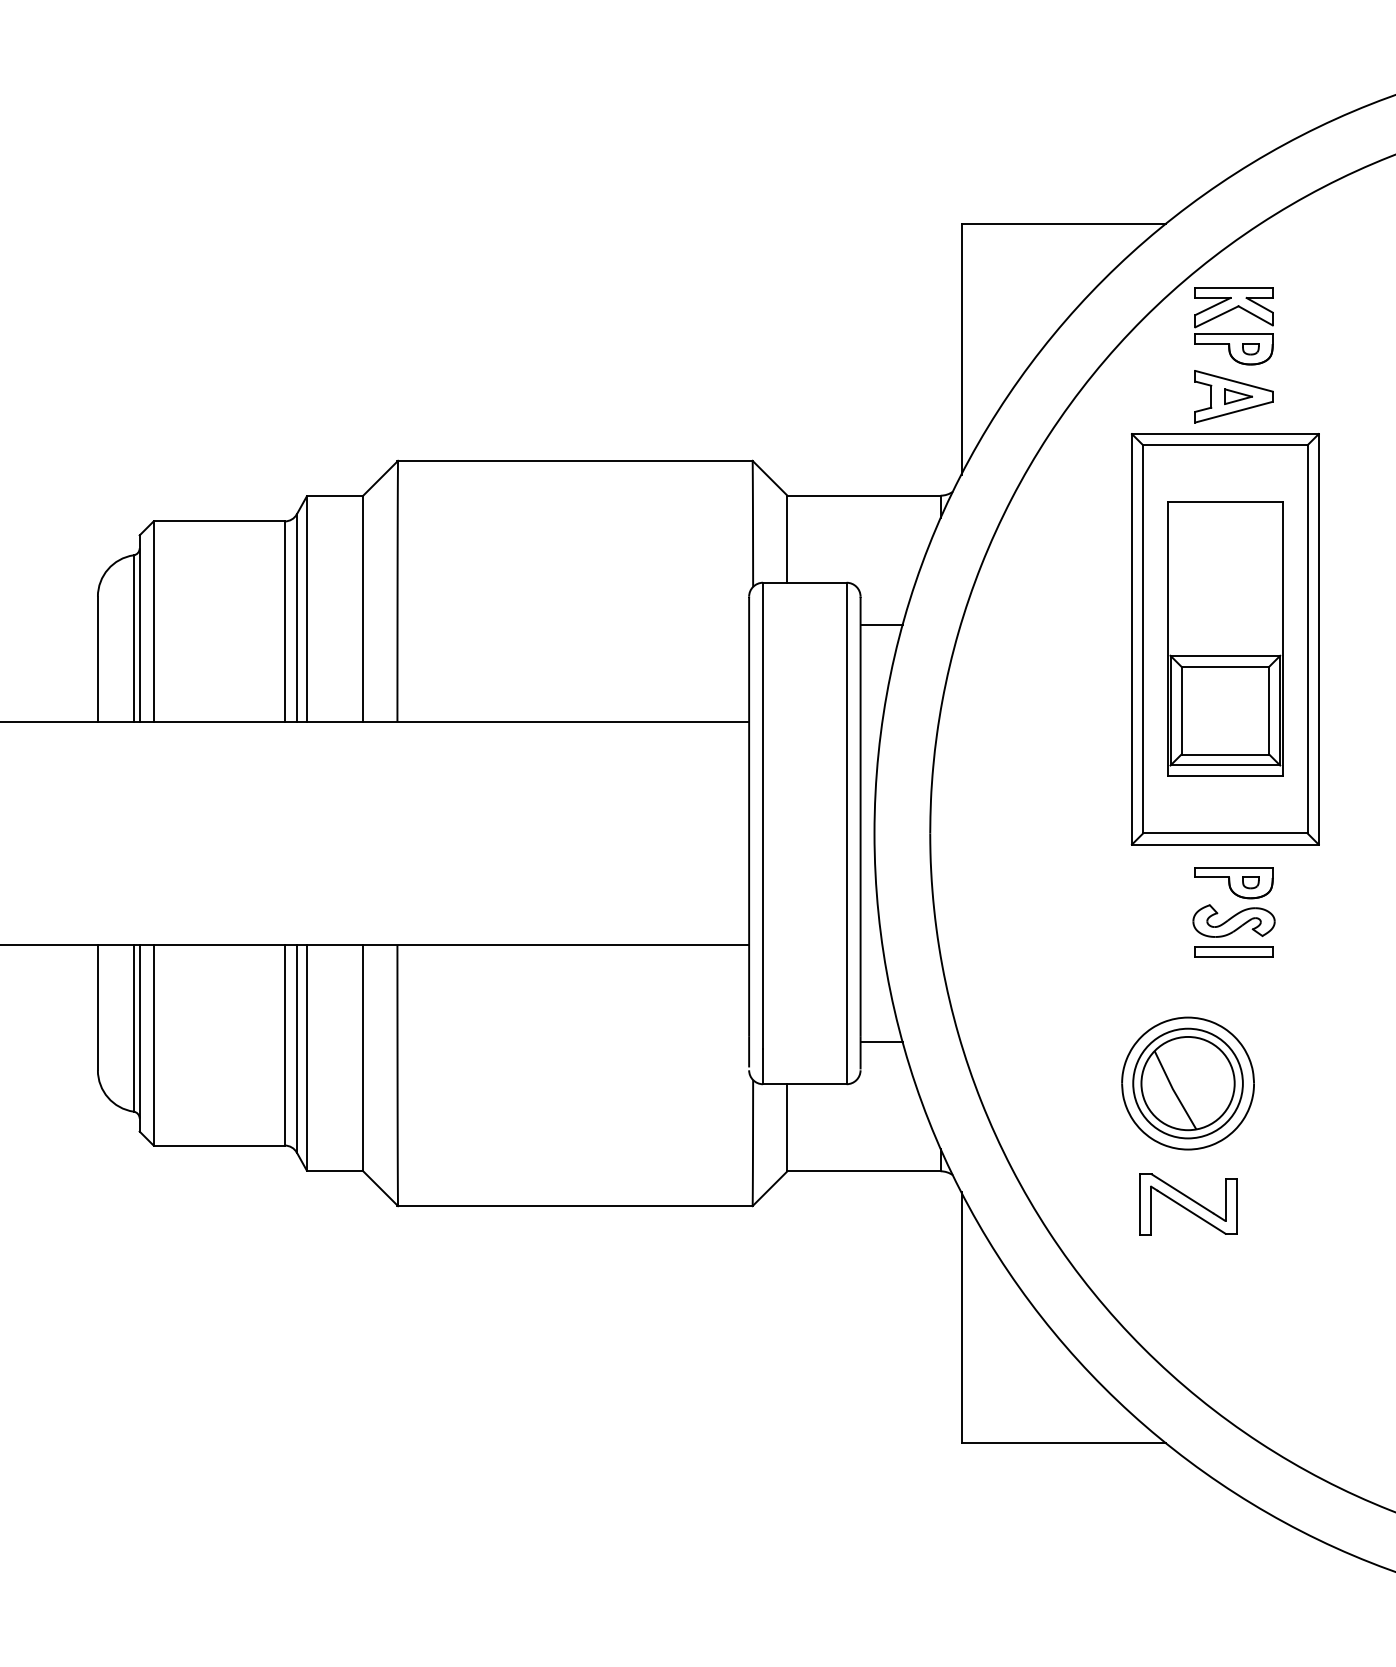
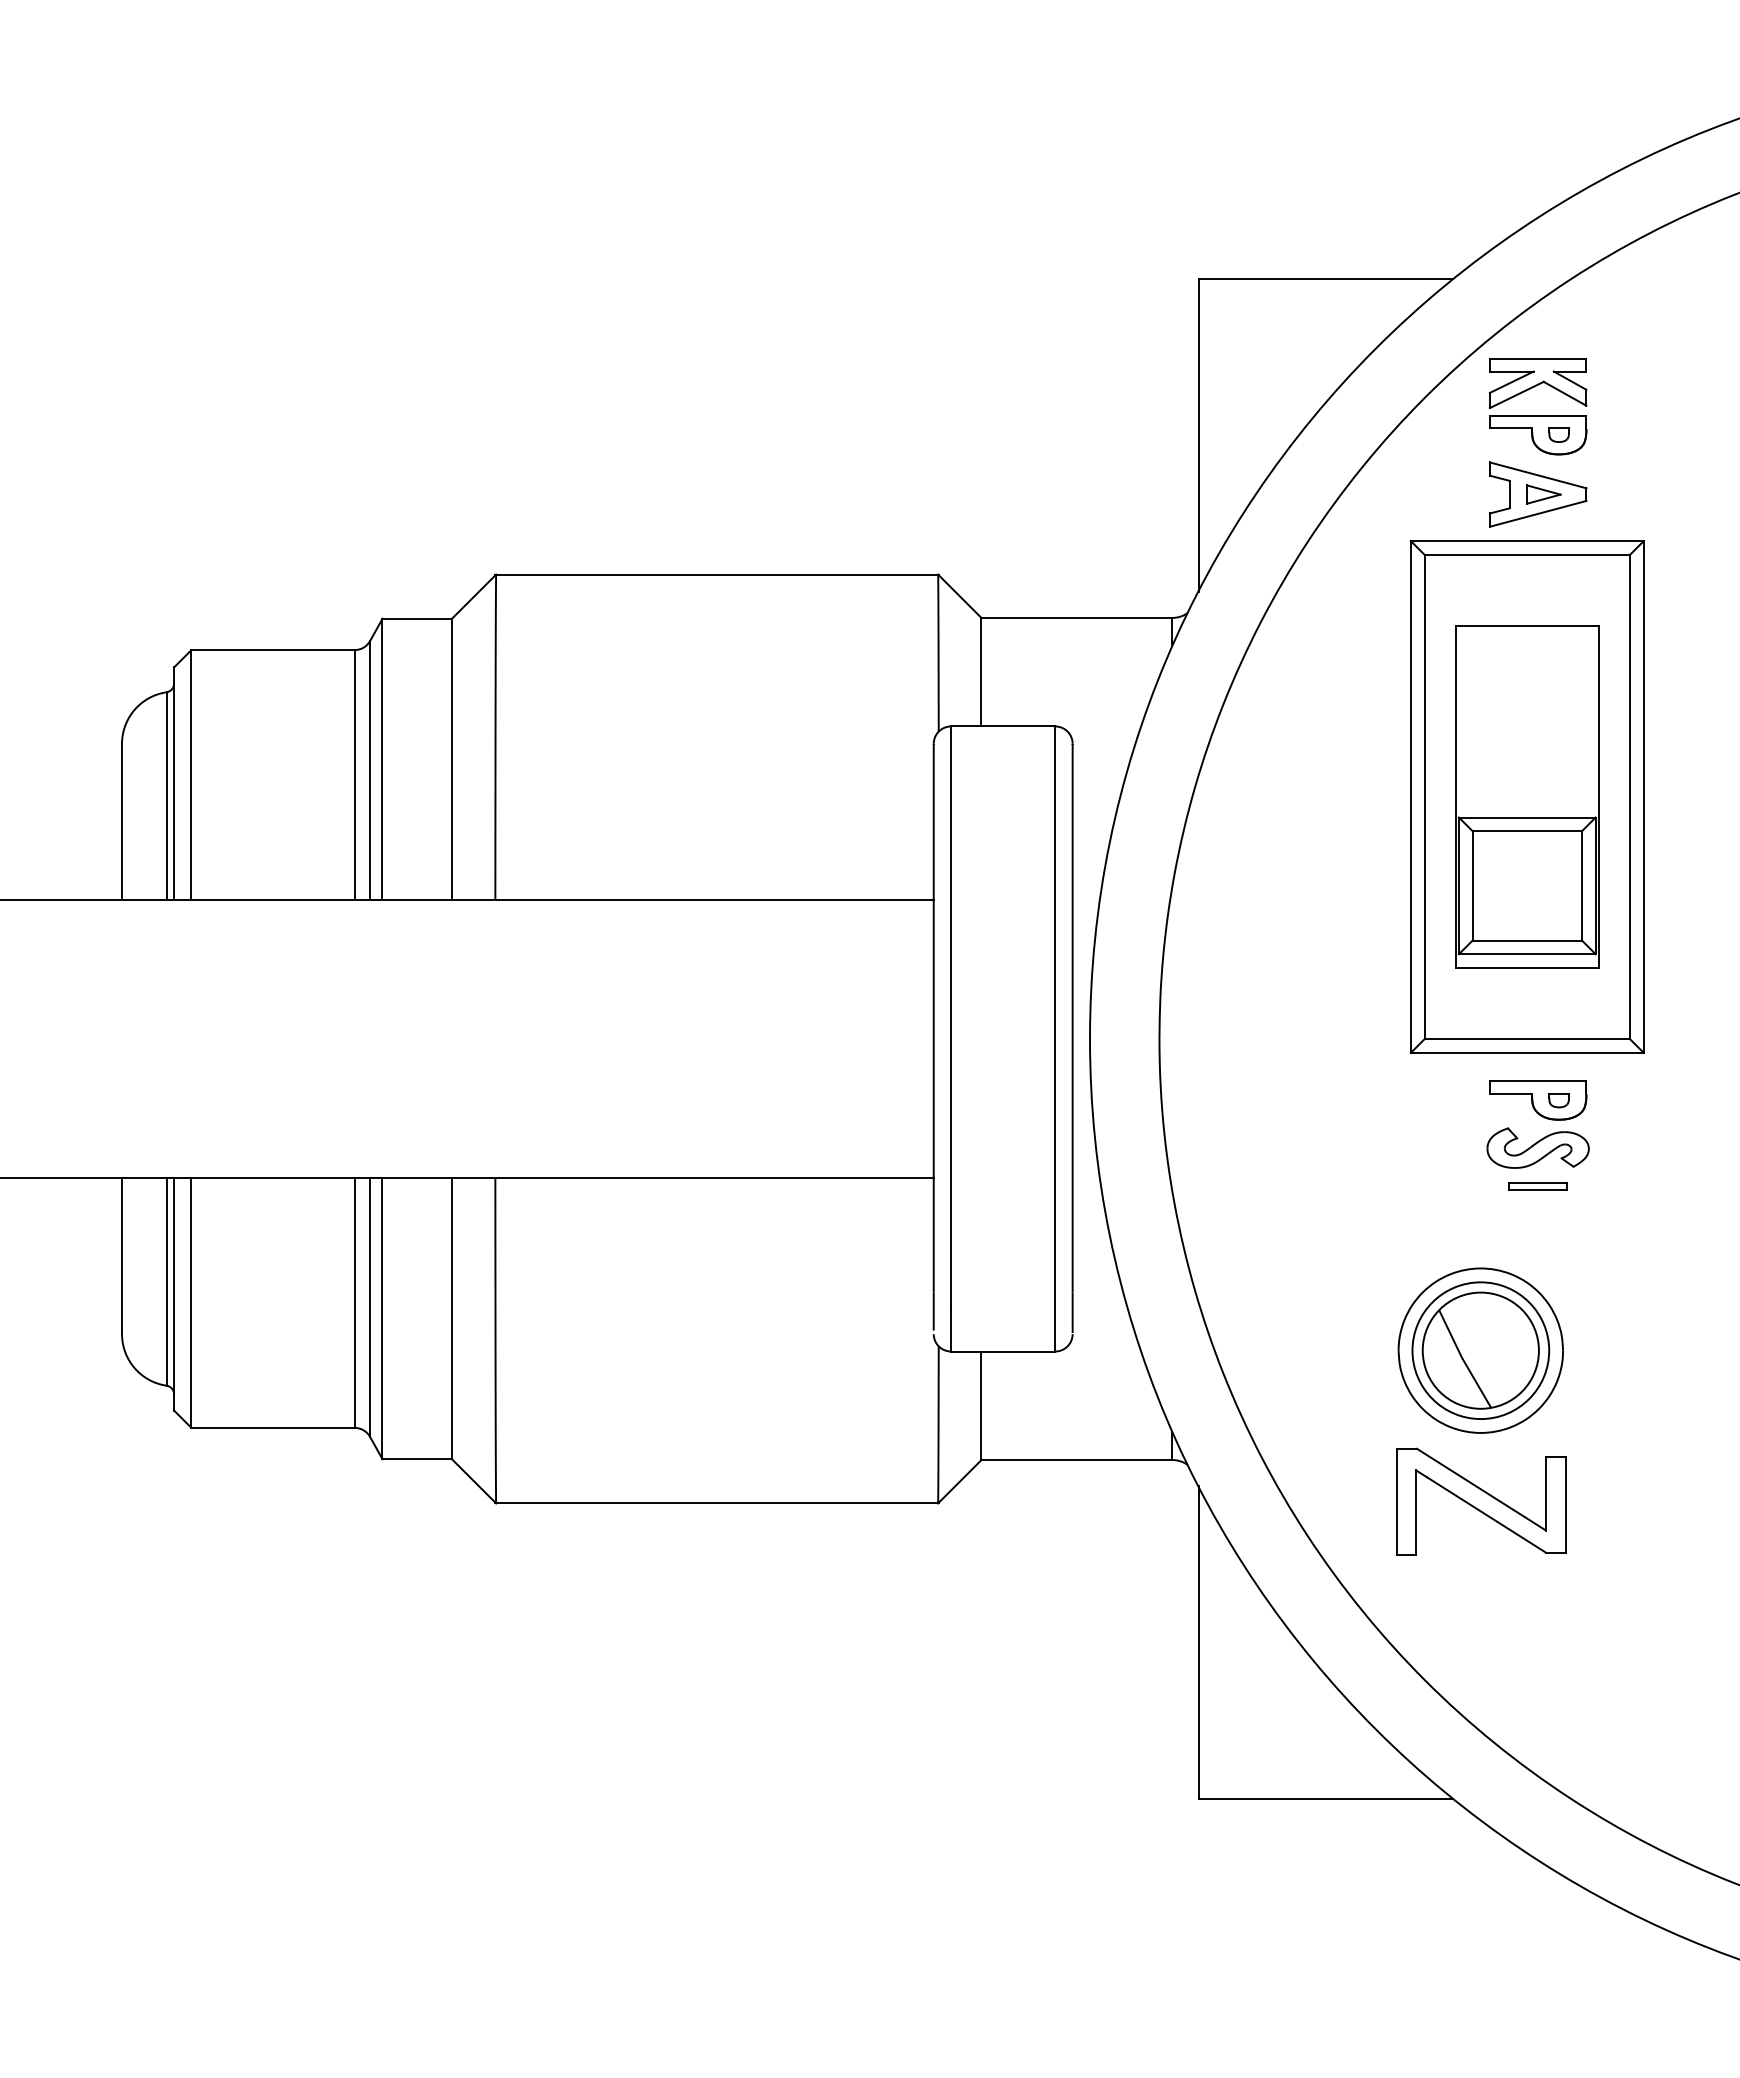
line: (881, 624) -> (1098, 778), removed
part: (1233, 951) -> (1537, 1186), size x0.6
line: (881, 1042) -> (1098, 1299), removed
part: (1188, 1203) -> (1481, 1500), size x1.4

